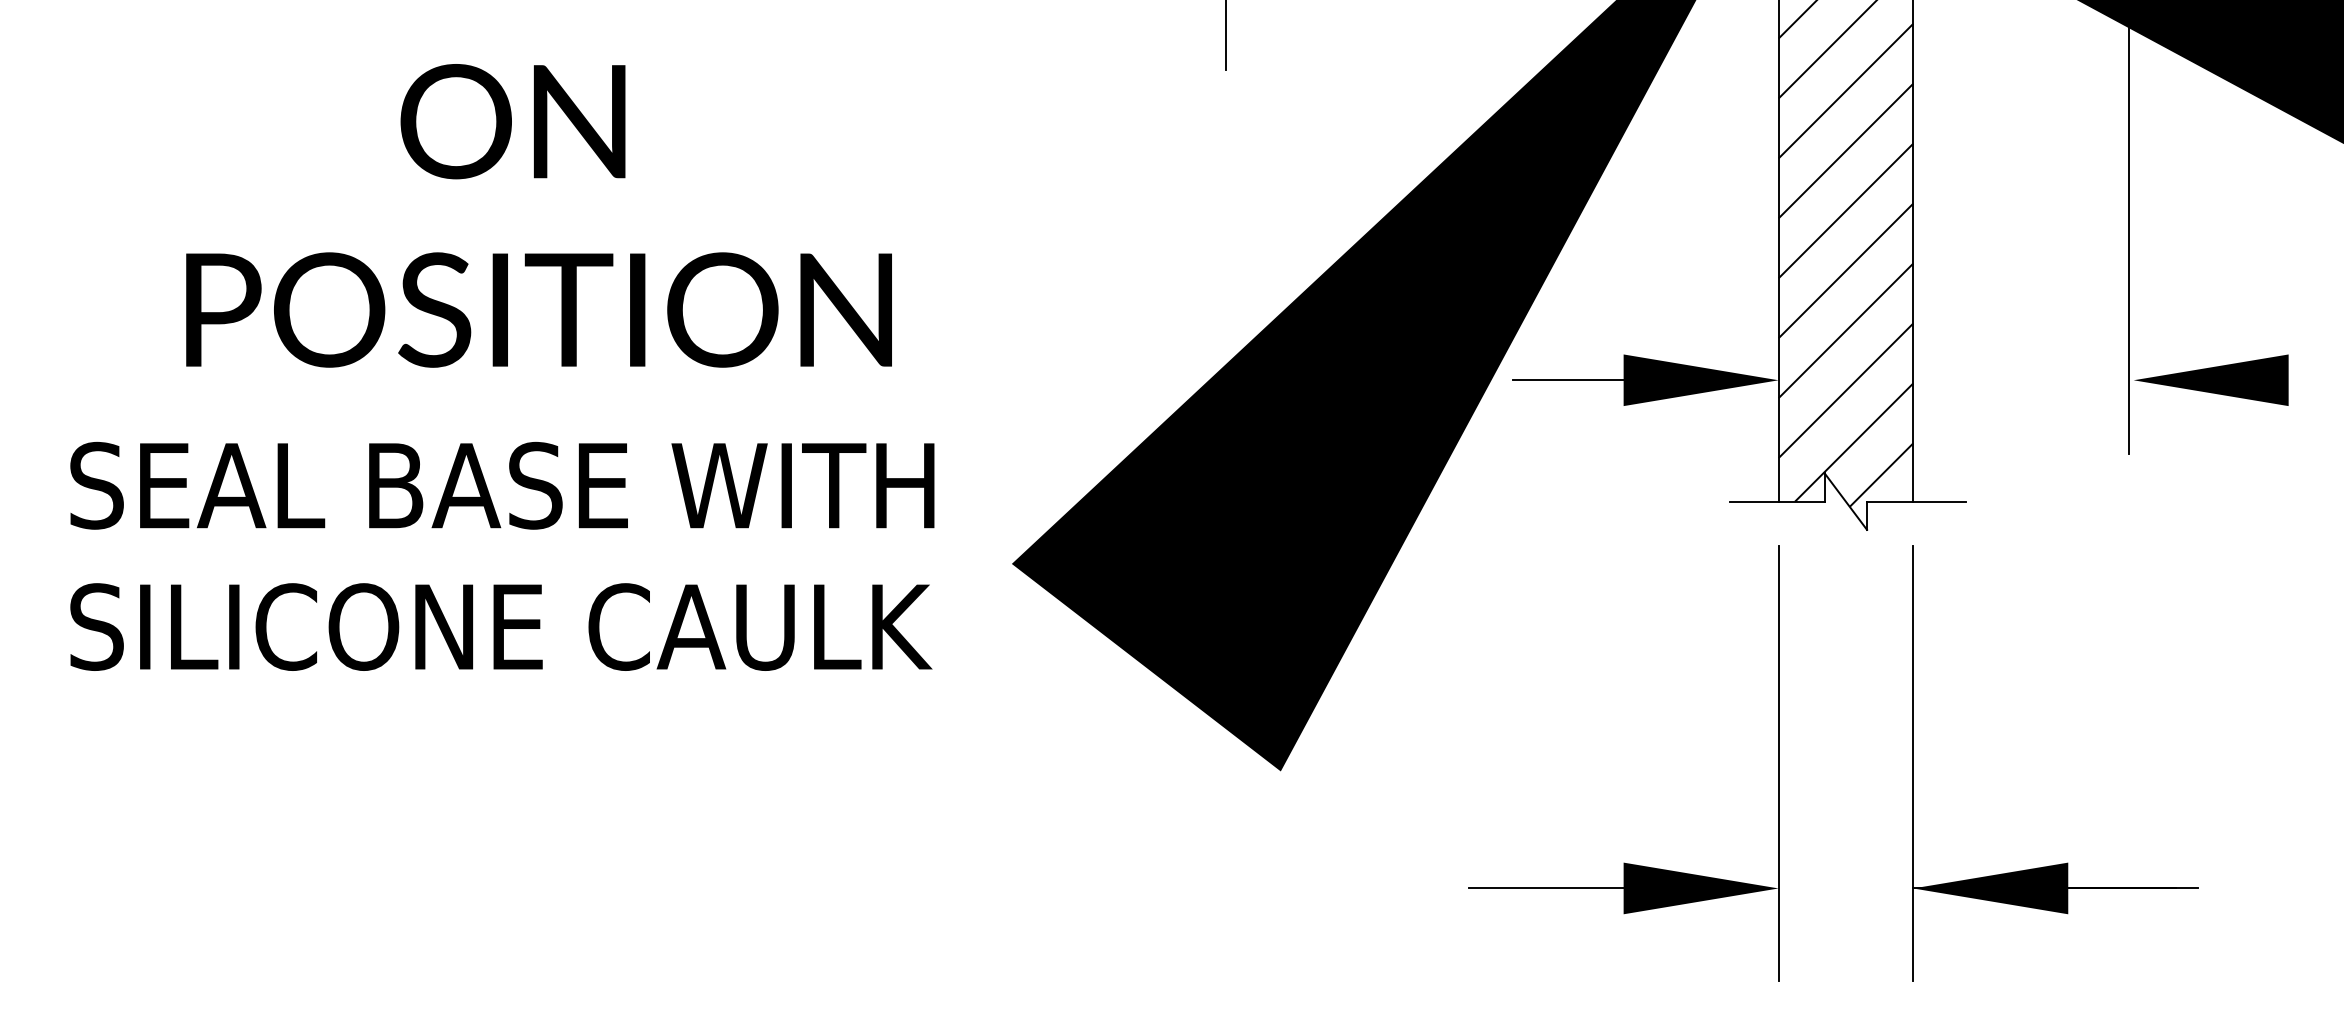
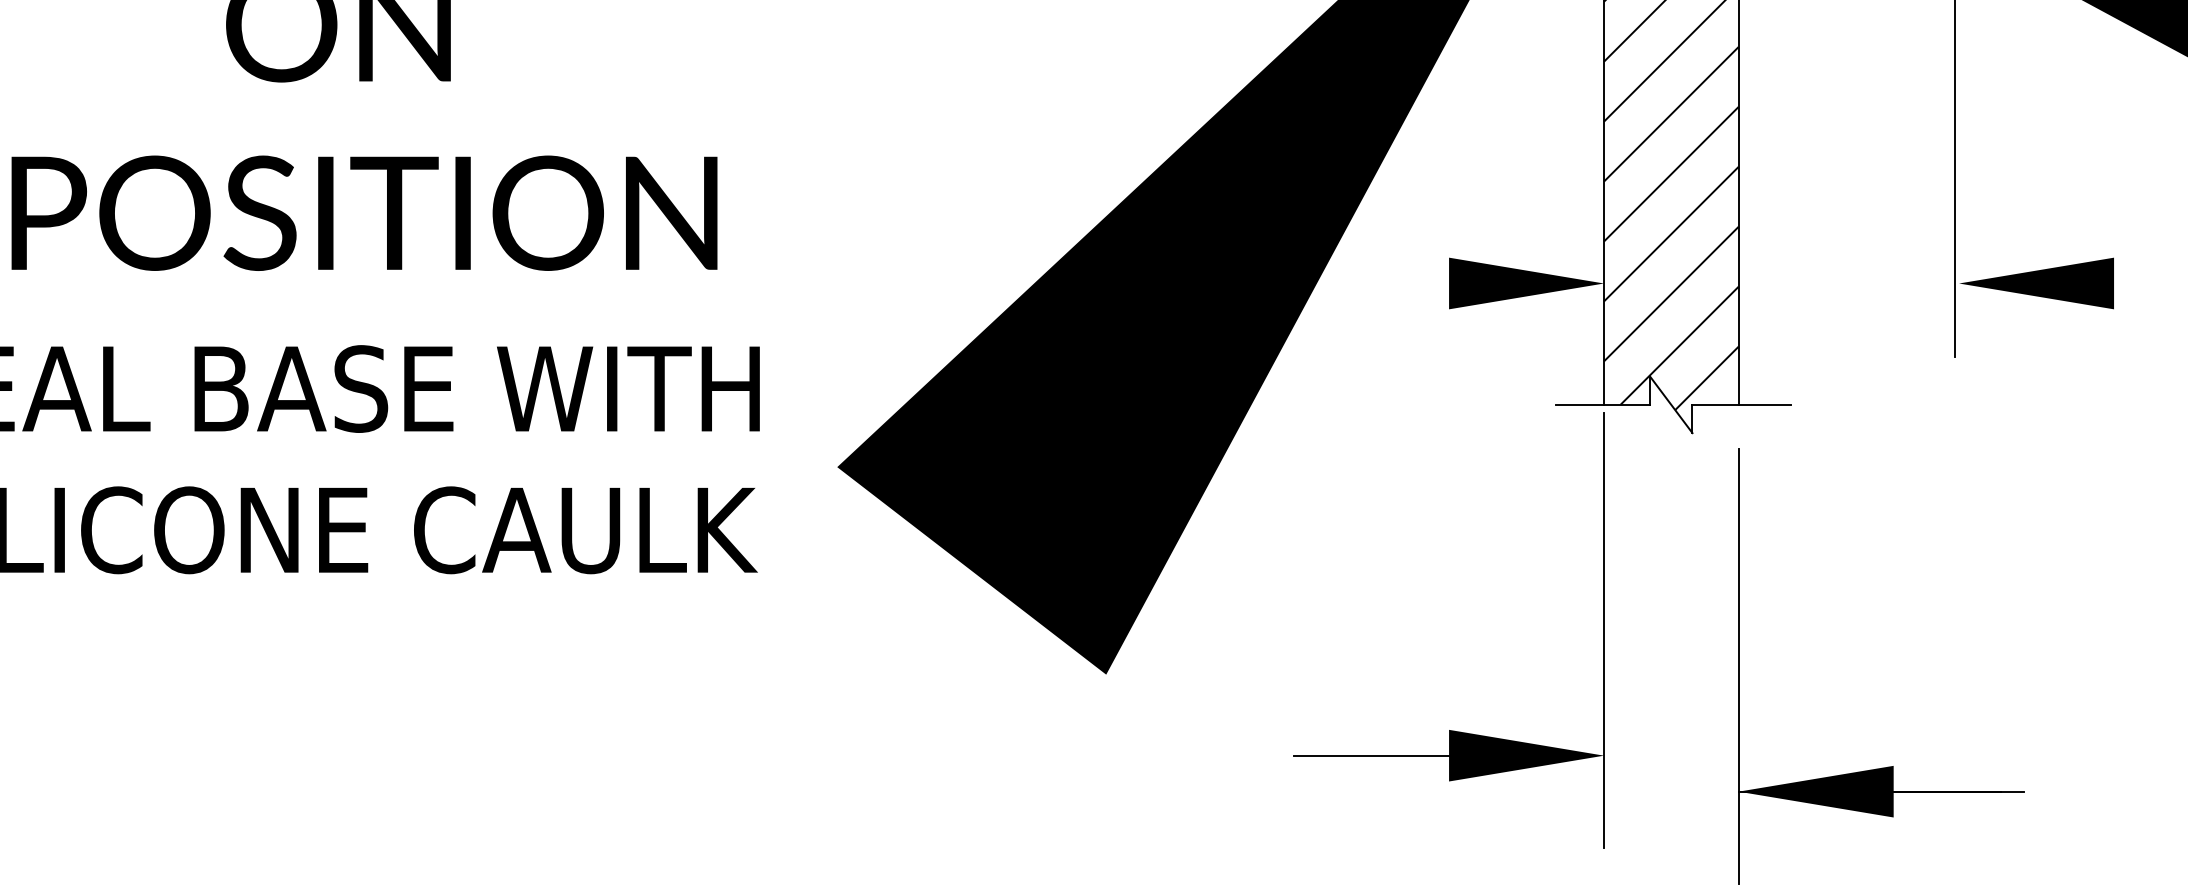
line: (1567, 380) -> (1392, 283), removed
part: (1623, 862) -> (1448, 729), moved

